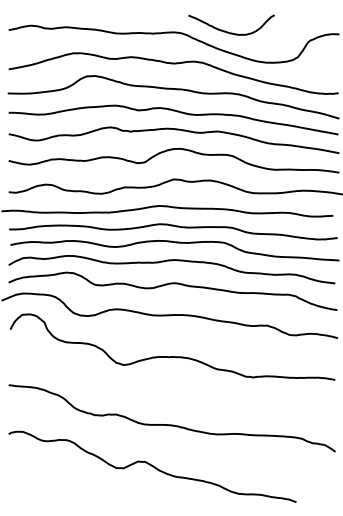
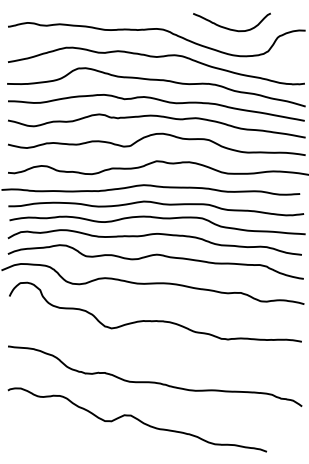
curve: (228, 31) -> (229, 28), moved

